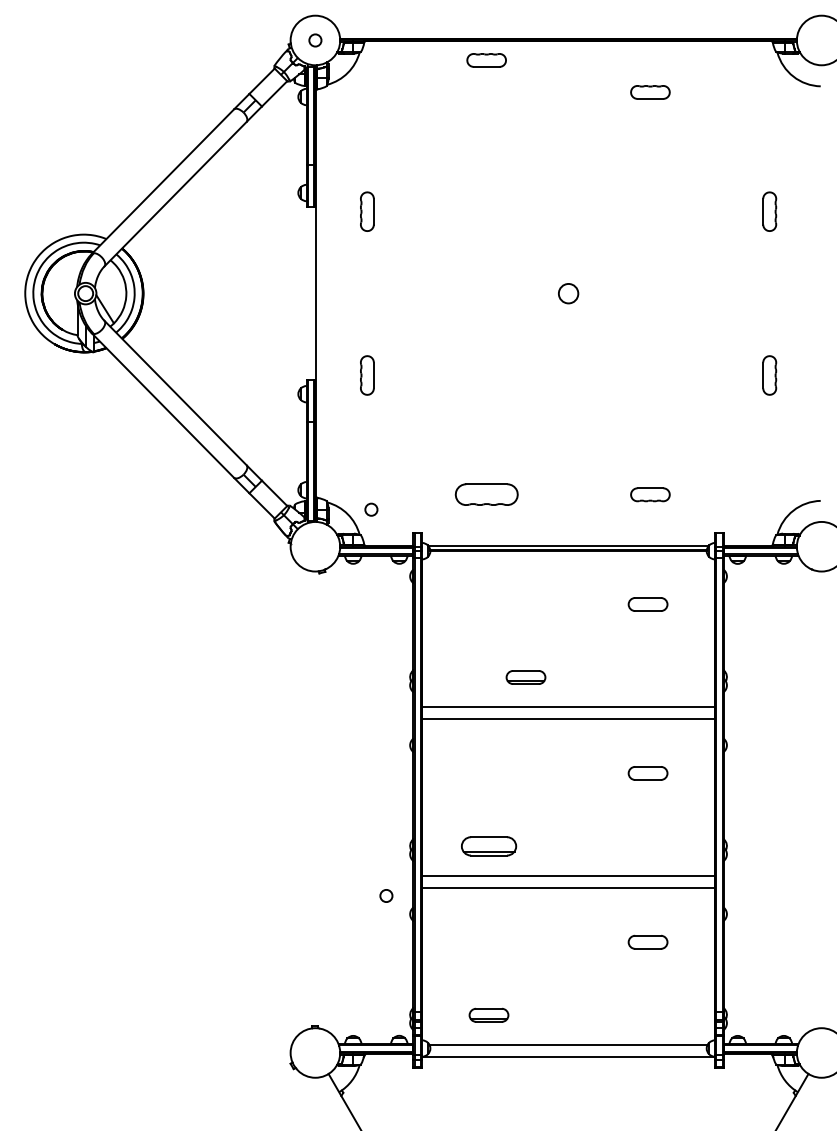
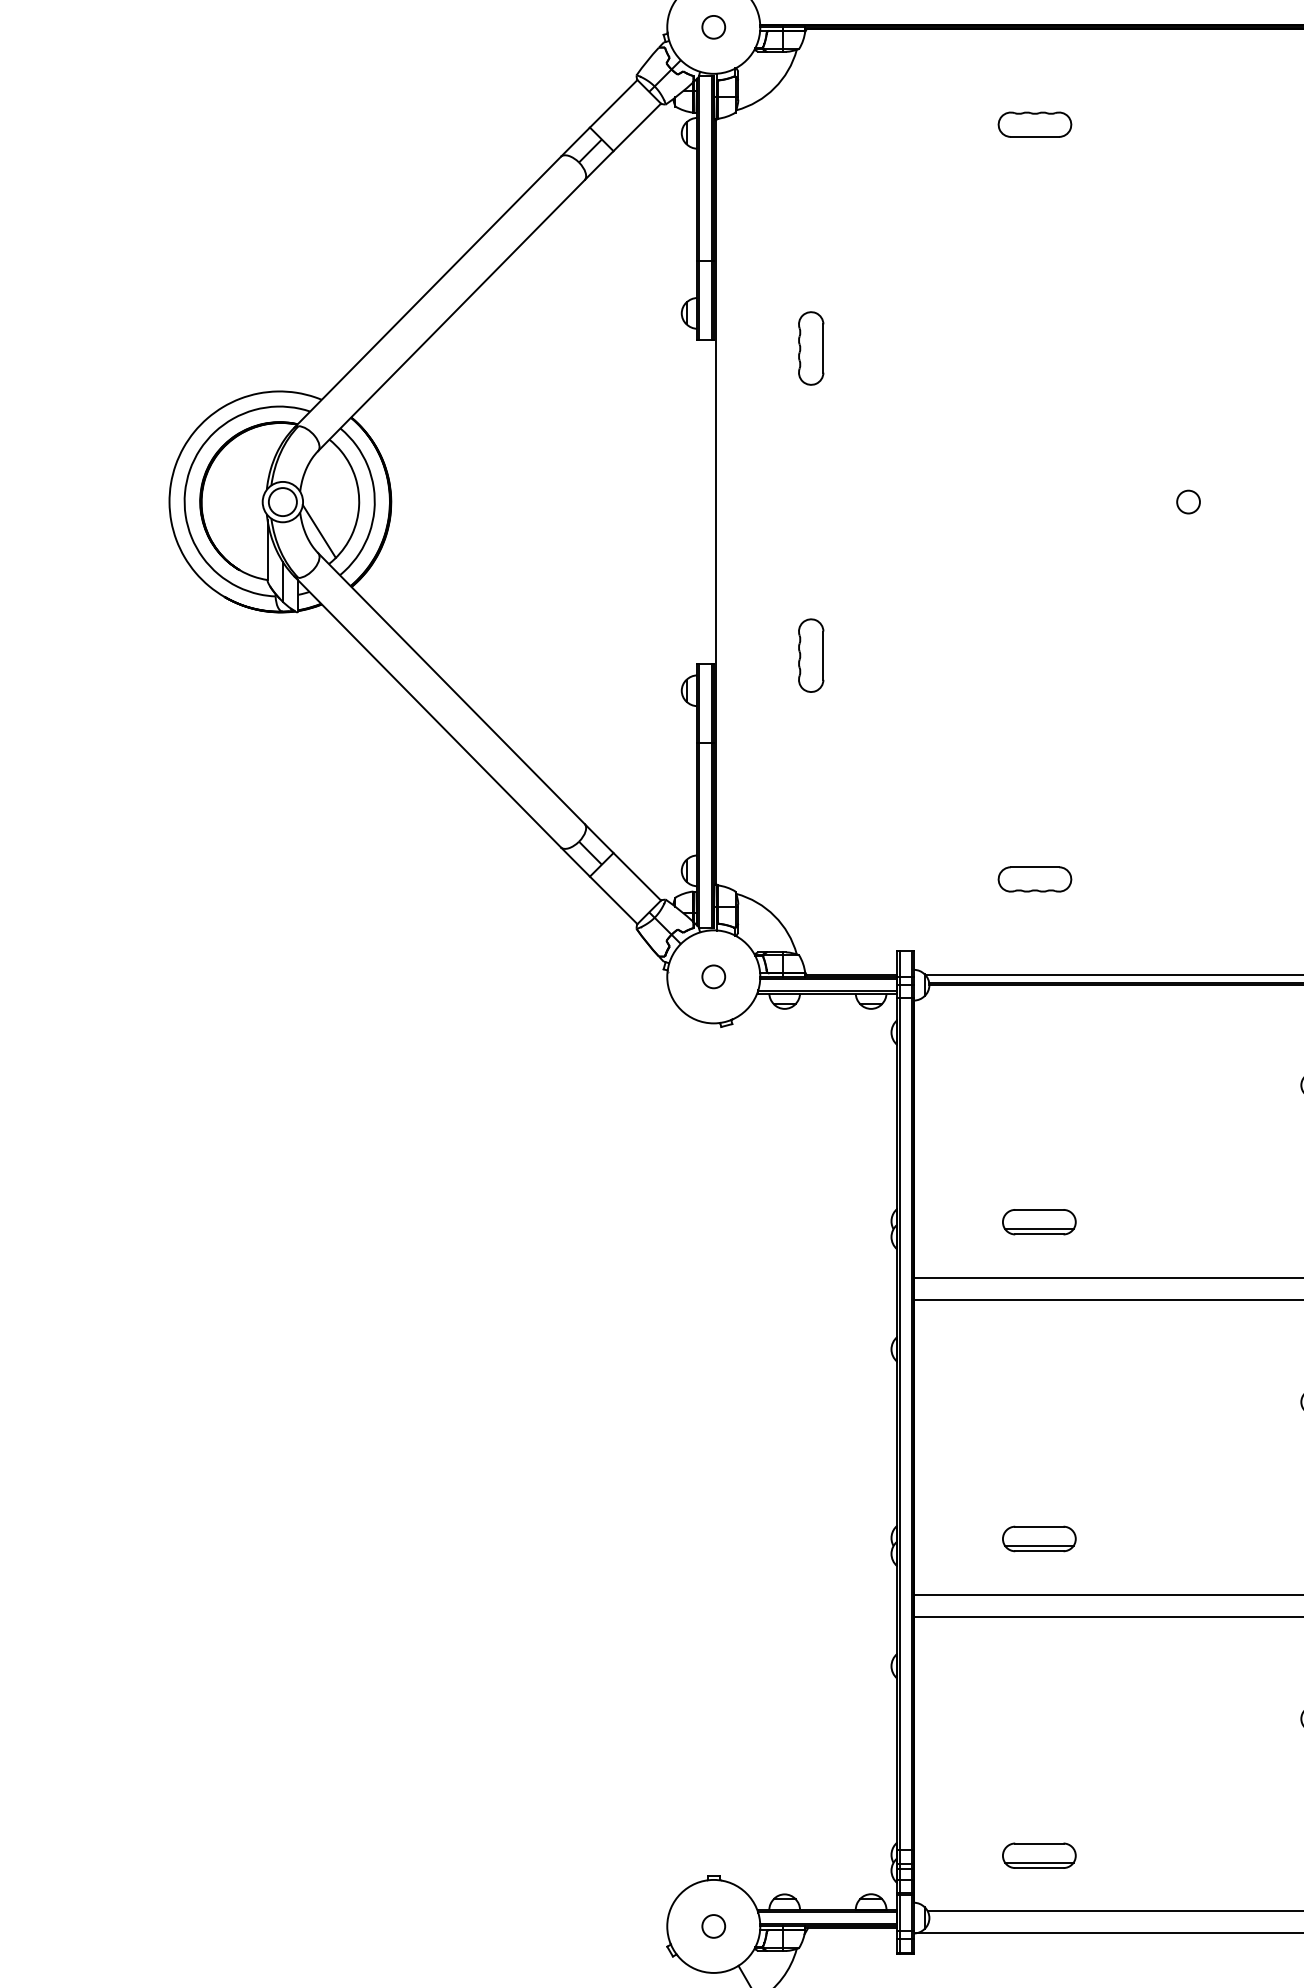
part: (486, 60) -> (1034, 124), moved
circle: (568, 293) -> (1188, 501), size x0.62
part: (486, 494) -> (1034, 878), size x0.62
circle: (371, 509) -> (713, 976), moved
part: (525, 677) -> (1038, 1222), moved
part: (488, 846) -> (1038, 1539), size x0.71
circle: (386, 895) -> (713, 1925), moved

